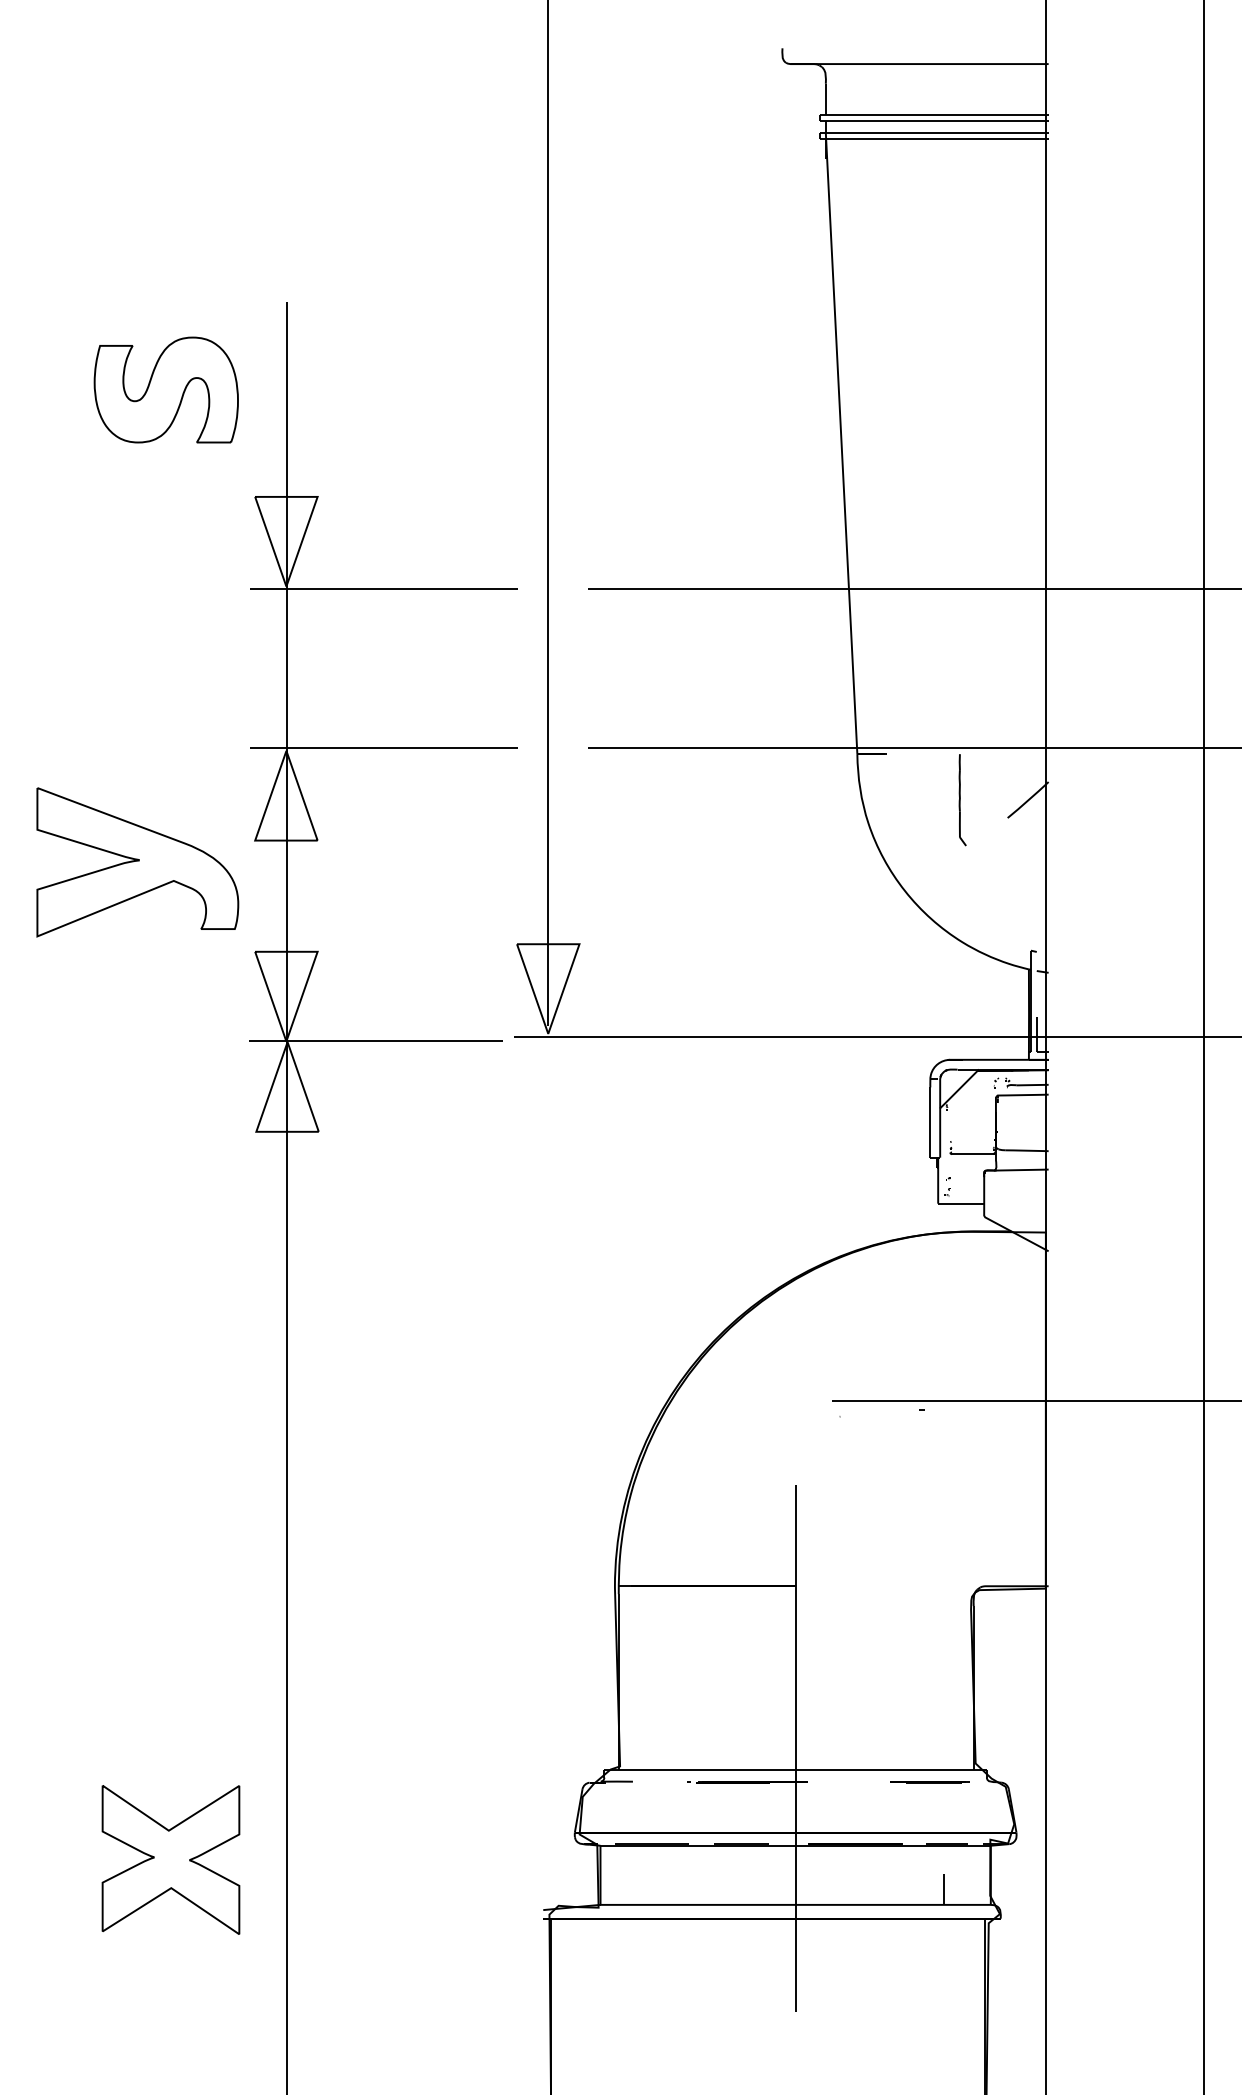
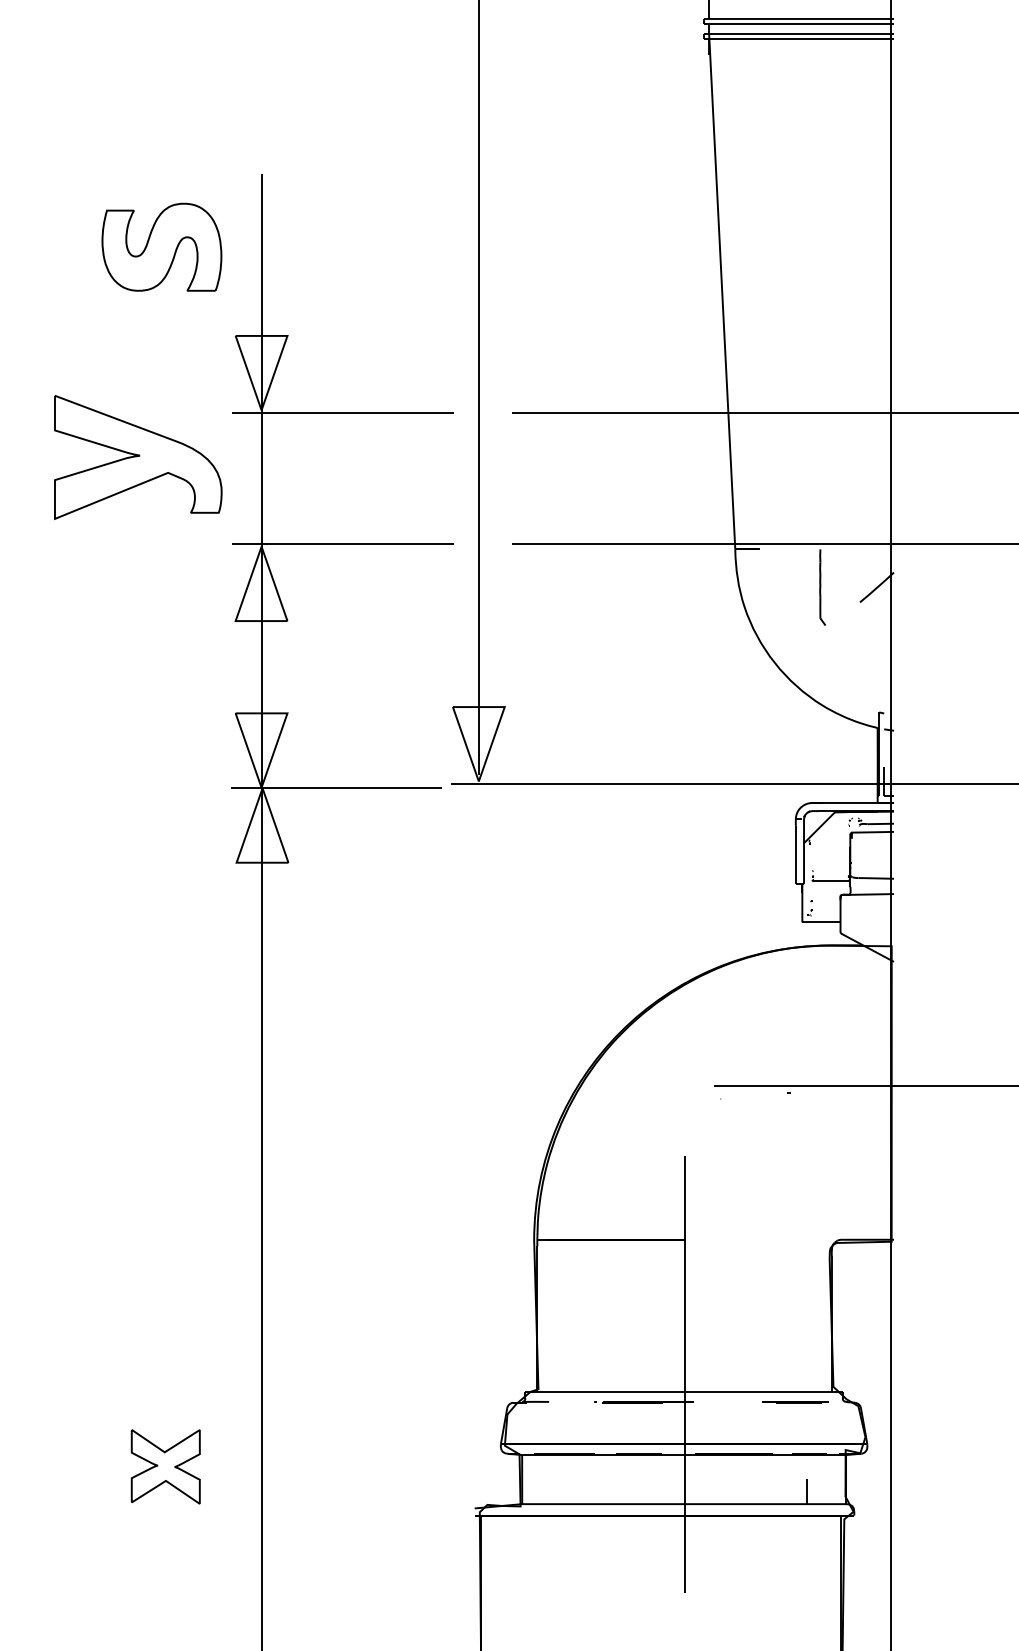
part: (137, 862) -> (138, 457), moved
part: (170, 1859) -> (165, 1466), size x0.6

